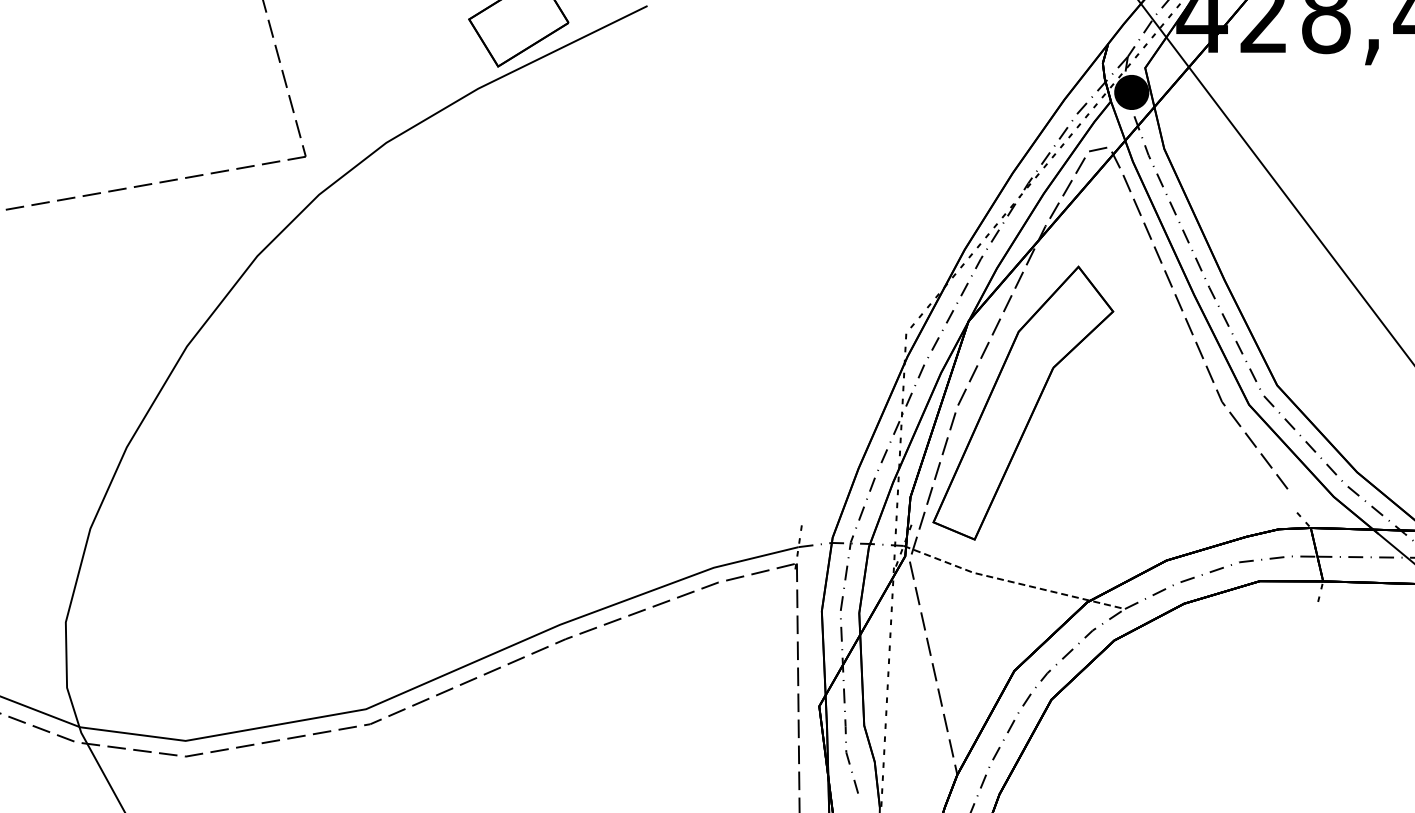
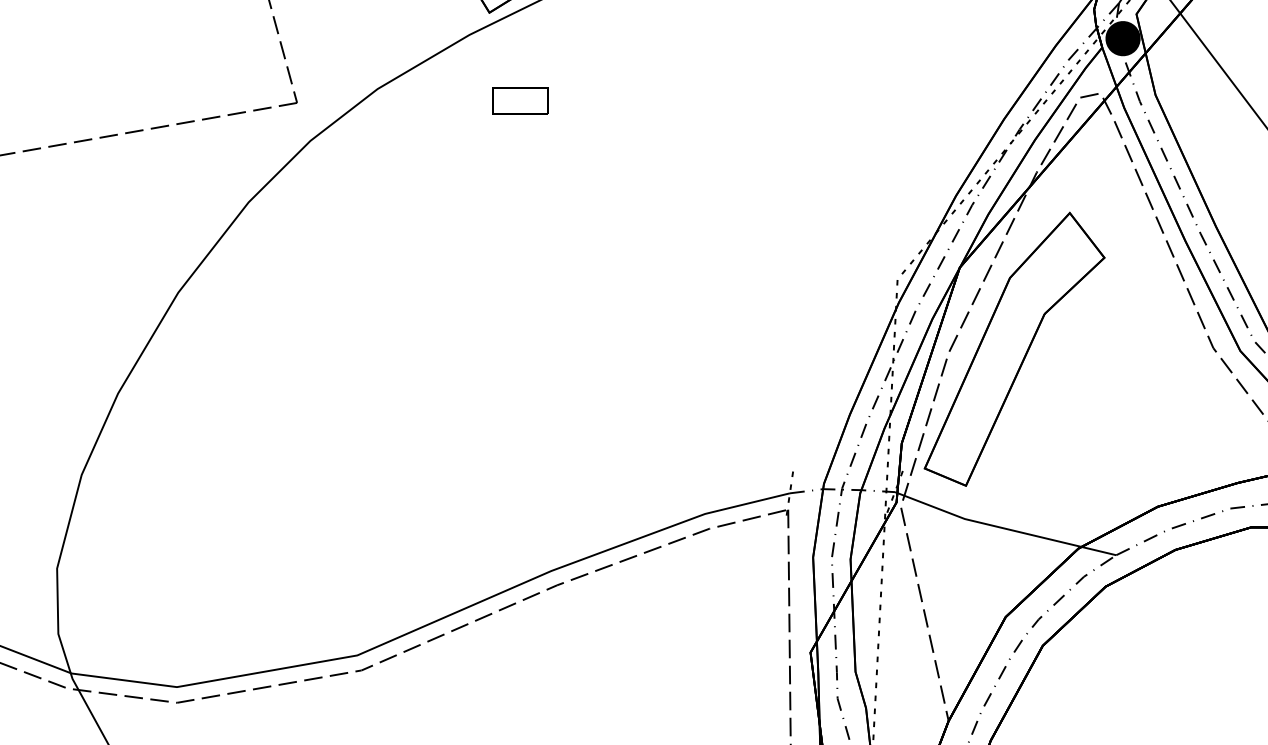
part: (528, 154) -> (519, 100), added
line: (1012, 582) -> (1003, 528), dashed -> solid

